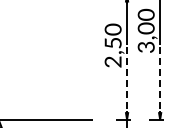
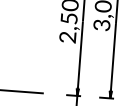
line: (127, 81) -> (80, 57), dashed -> solid
line: (160, 81) -> (113, 60), dashed -> solid

